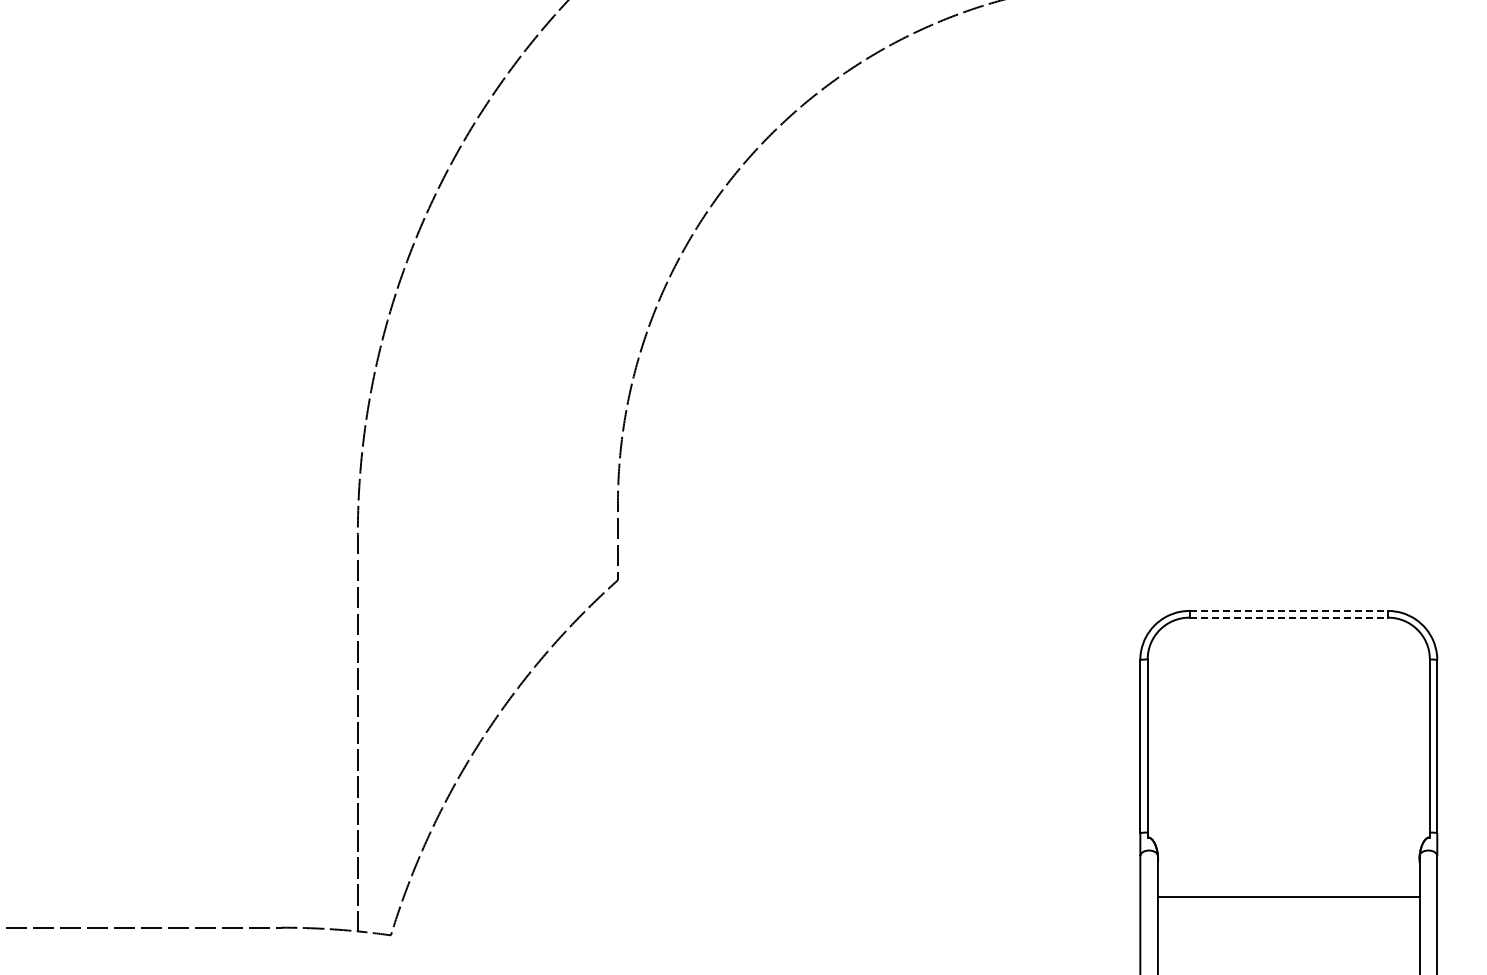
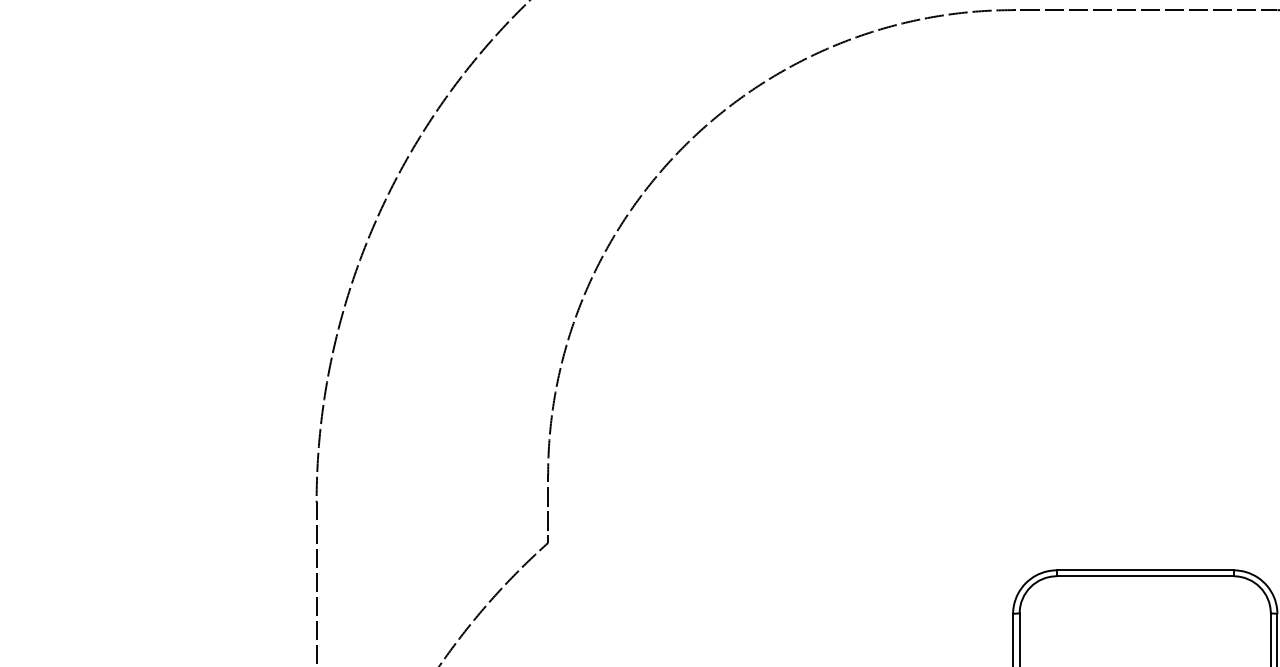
line: (1289, 610) -> (1145, 569), dashed -> solid
line: (1289, 617) -> (1145, 576), dashed -> solid

